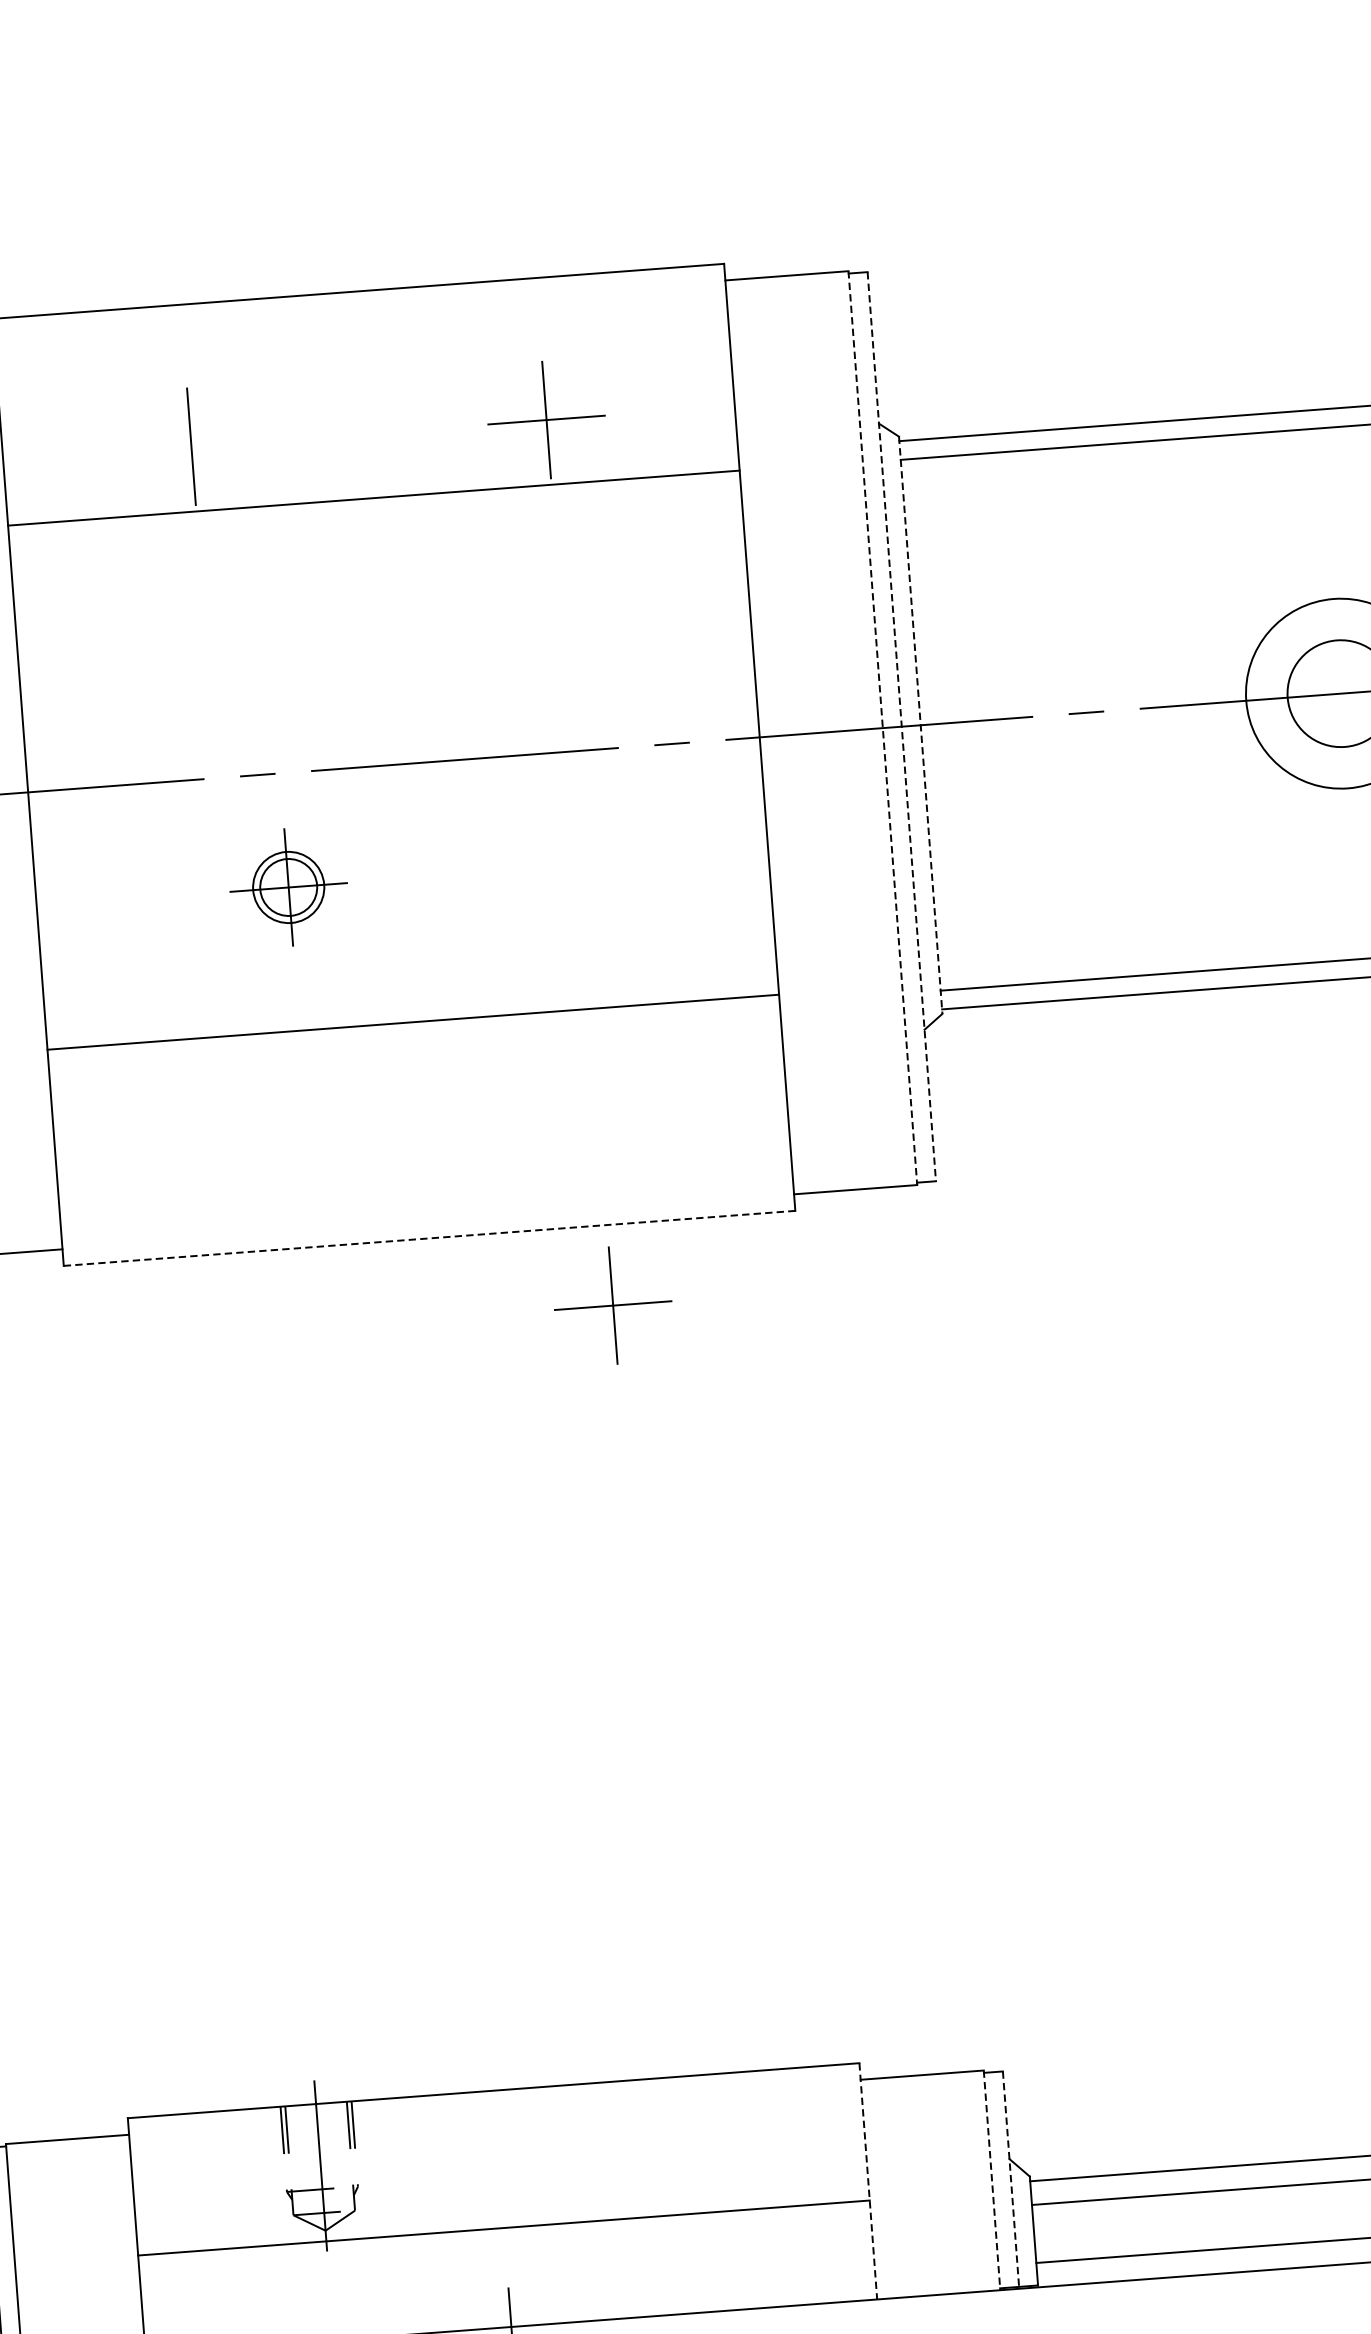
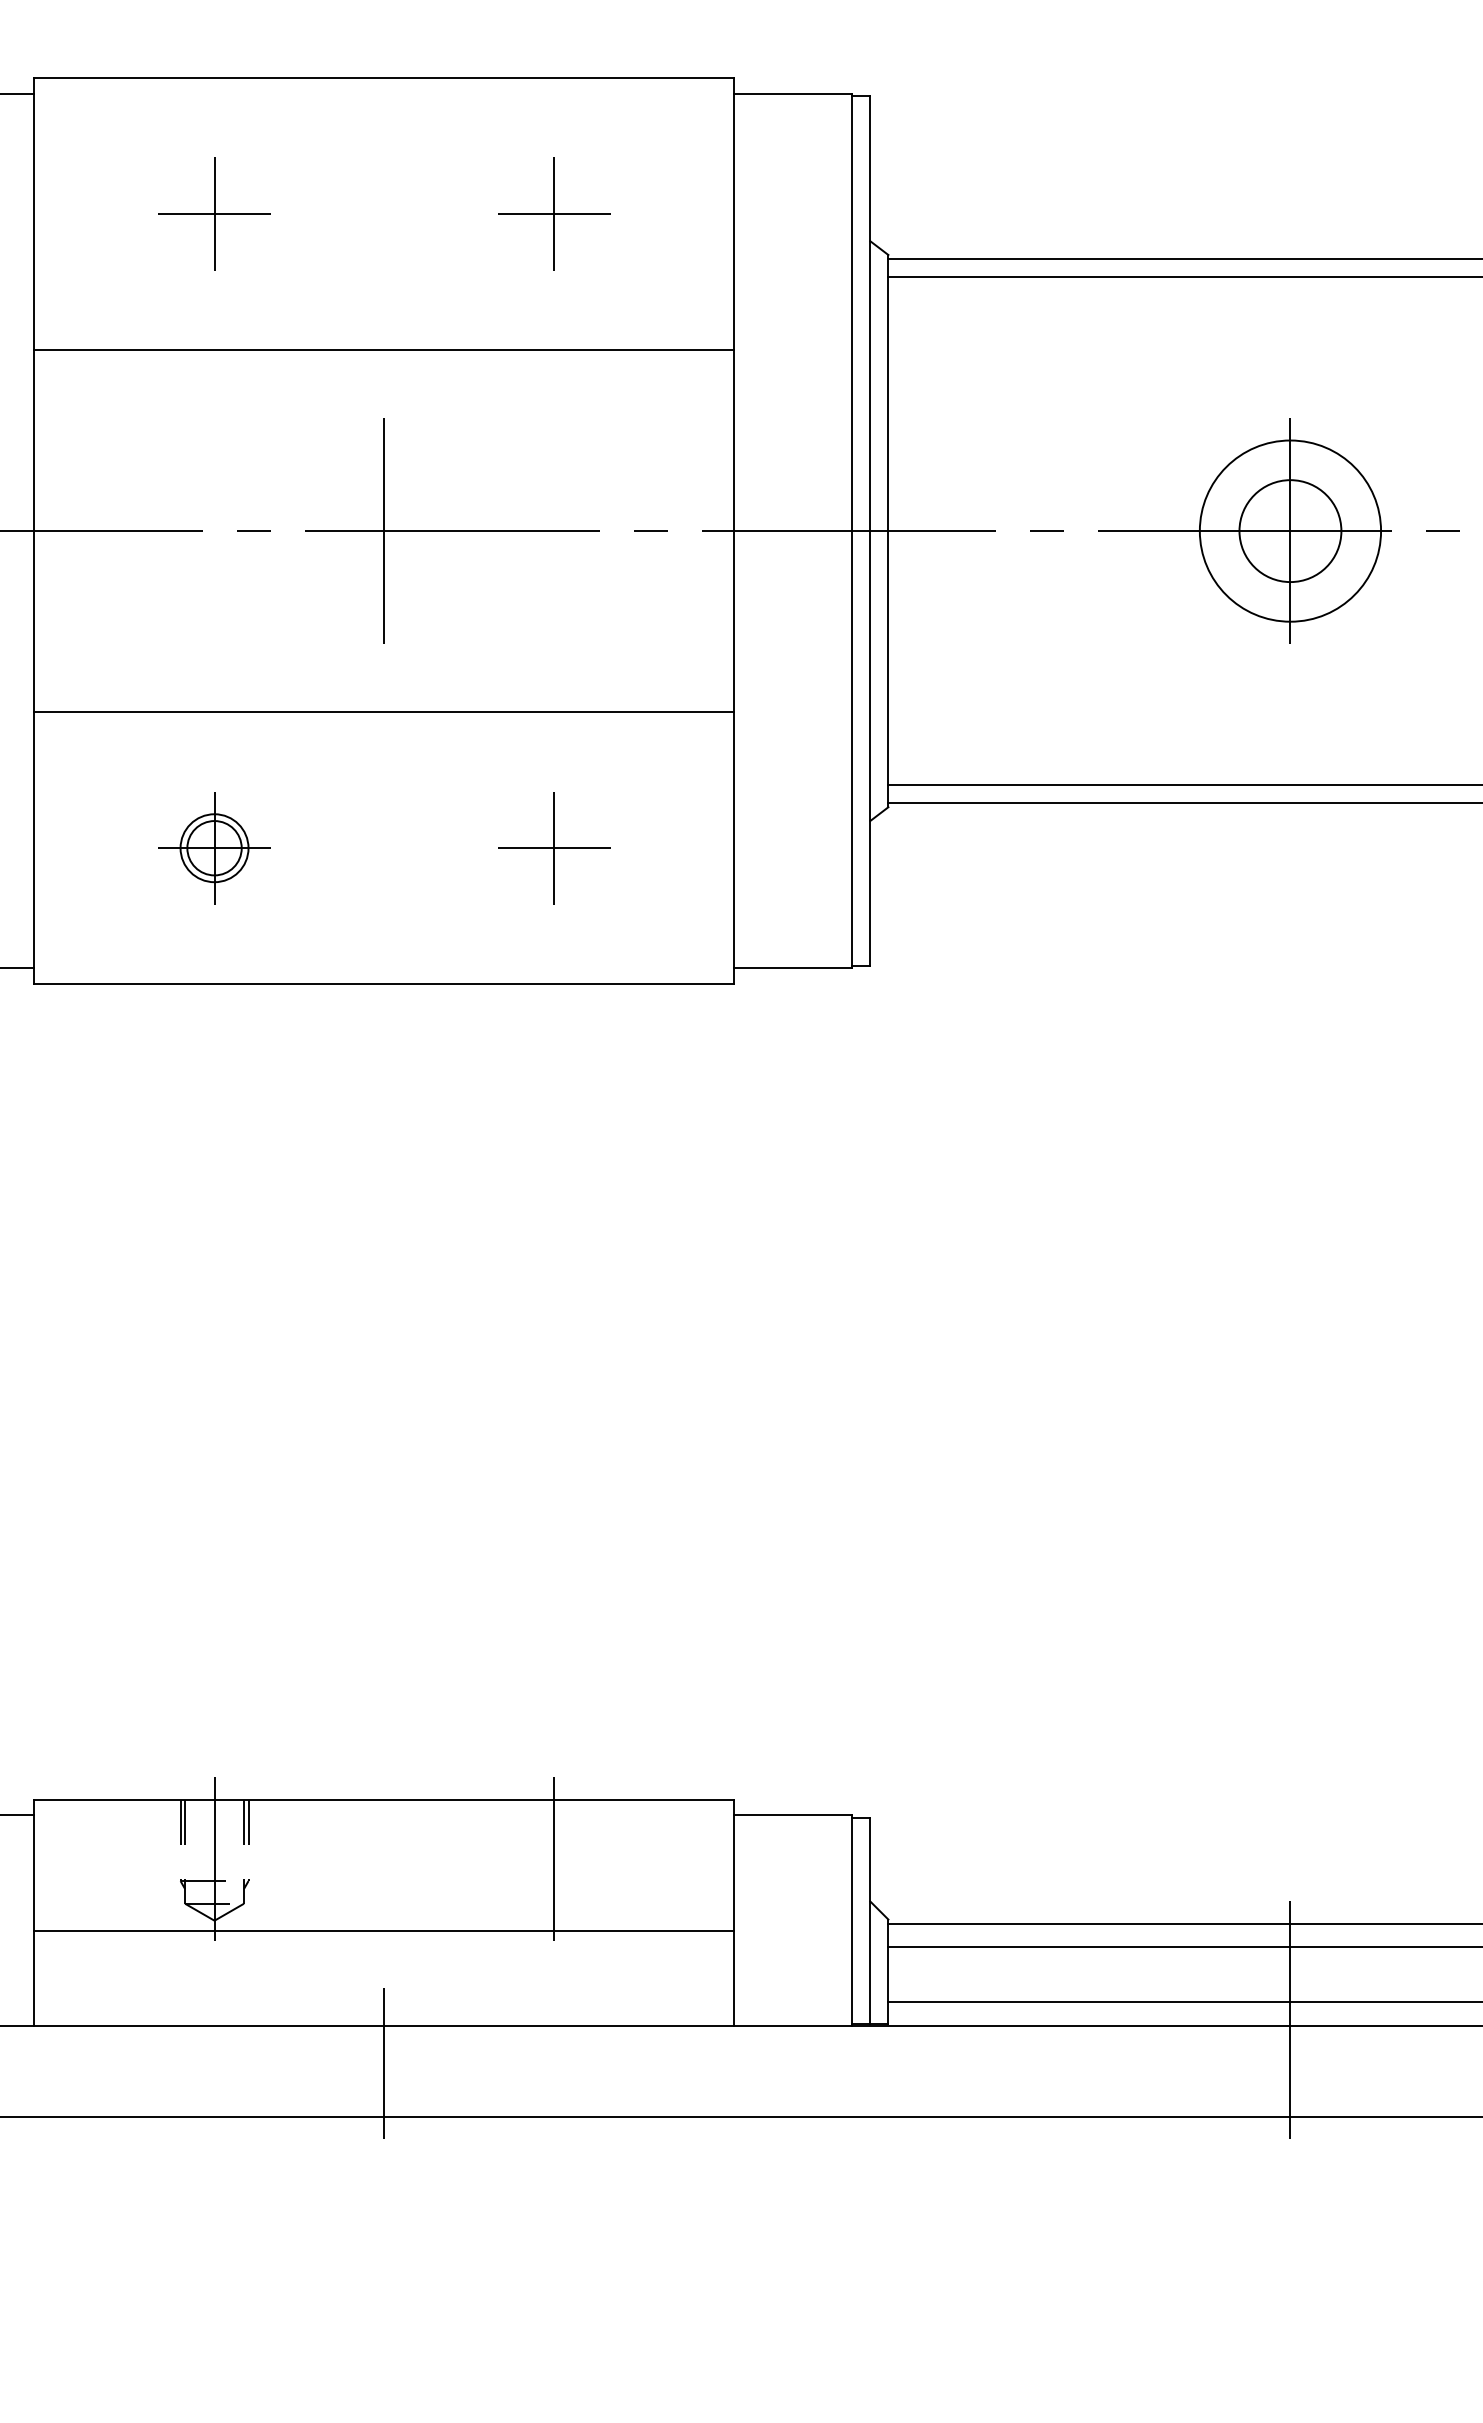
line: (191, 447) -> (214, 214), added
line: (373, 497) -> (384, 349), moved
line: (1340, 693) -> (1290, 530), added
line: (920, 725) -> (888, 531), dashed -> solid
line: (902, 727) -> (870, 531), dashed -> solid
line: (883, 728) -> (852, 531), dashed -> solid
line: (393, 764) -> (384, 530), added
part: (288, 887) -> (214, 848), moved
line: (413, 1022) -> (384, 712), moved
line: (429, 1238) -> (384, 984), dashed -> solid
part: (613, 1305) -> (554, 848), moved
line: (676, 2138) -> (554, 1858), added
line: (1011, 2179) -> (870, 1921), dashed -> solid
line: (992, 2181) -> (852, 1921), dashed -> solid
line: (868, 2182) -> (734, 1913), dashed -> solid

